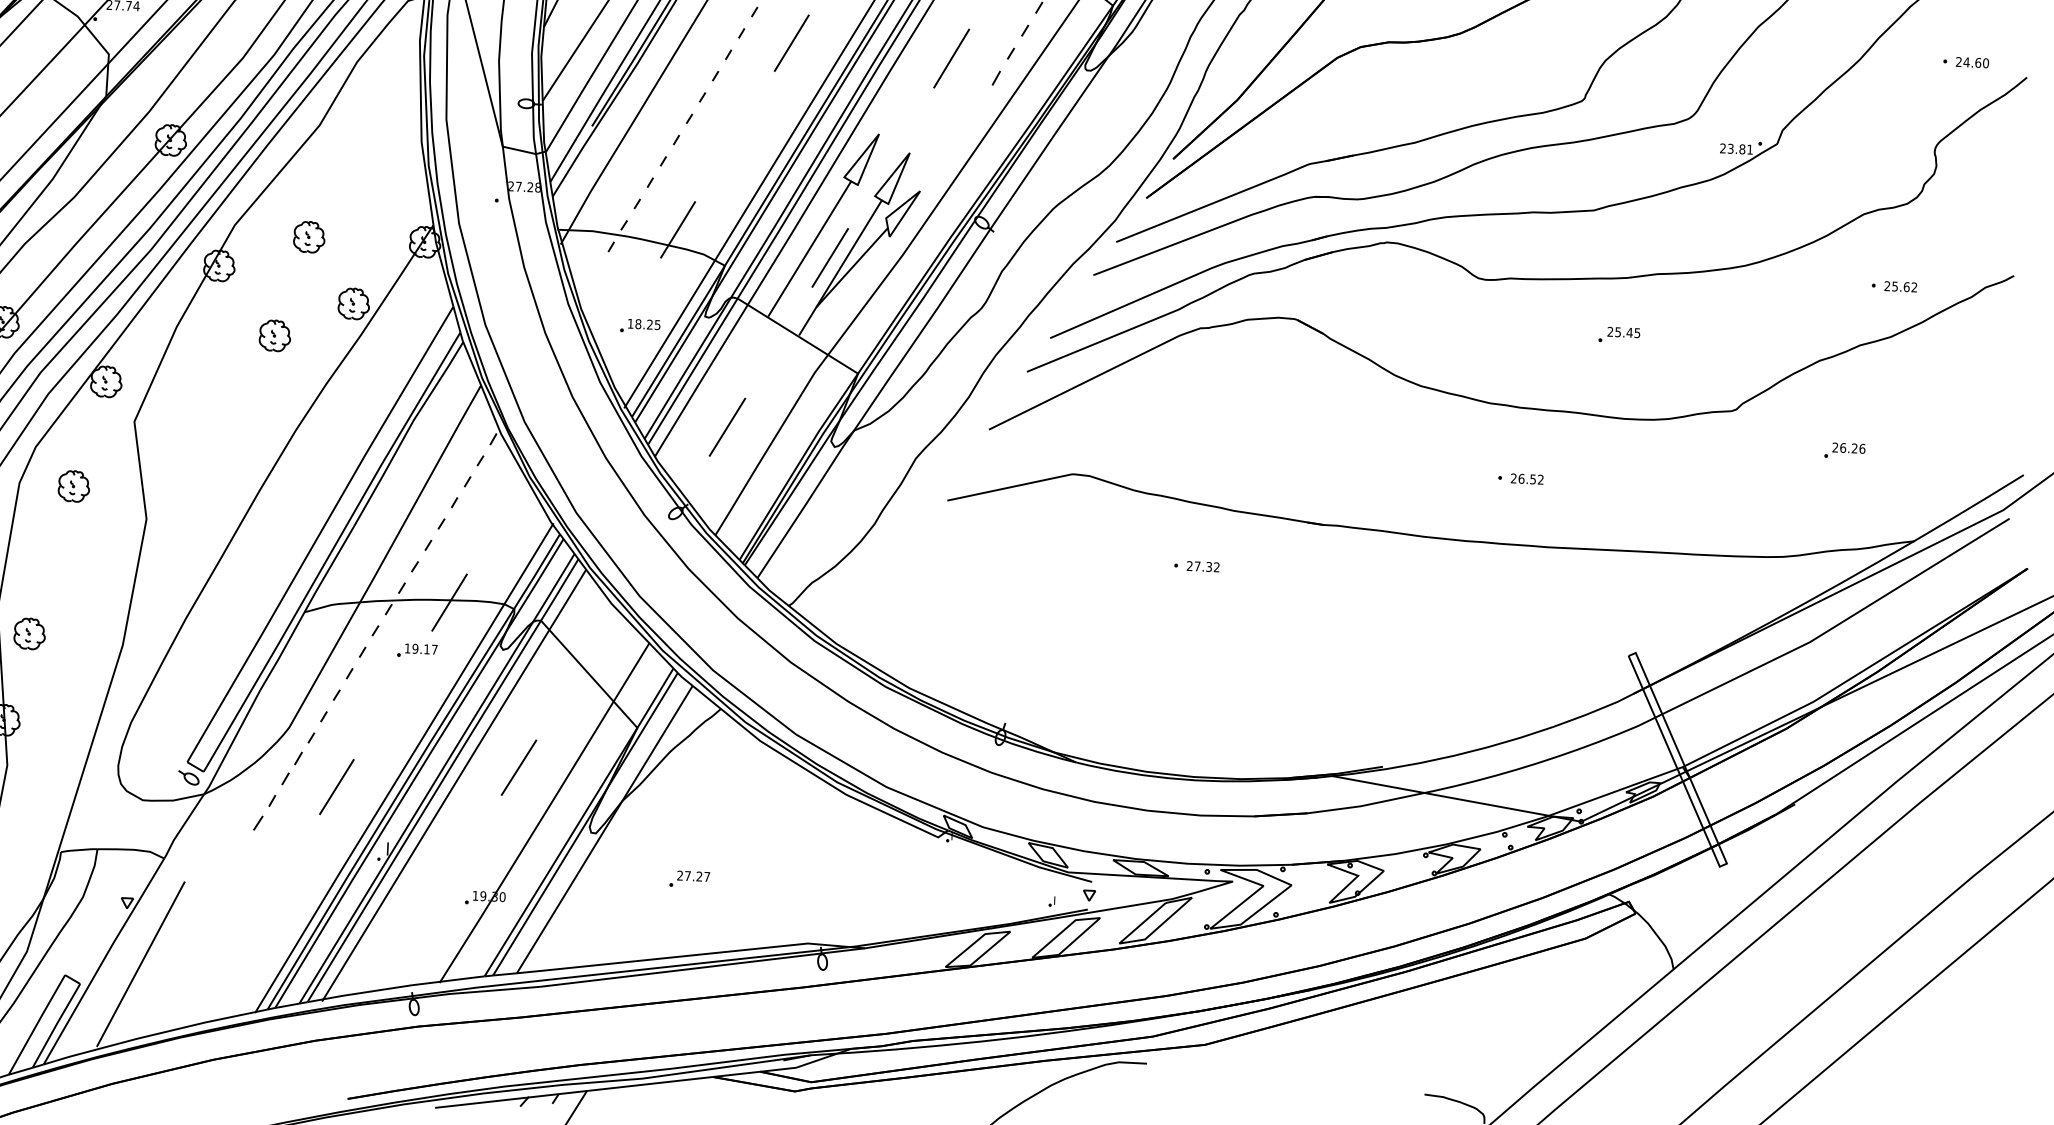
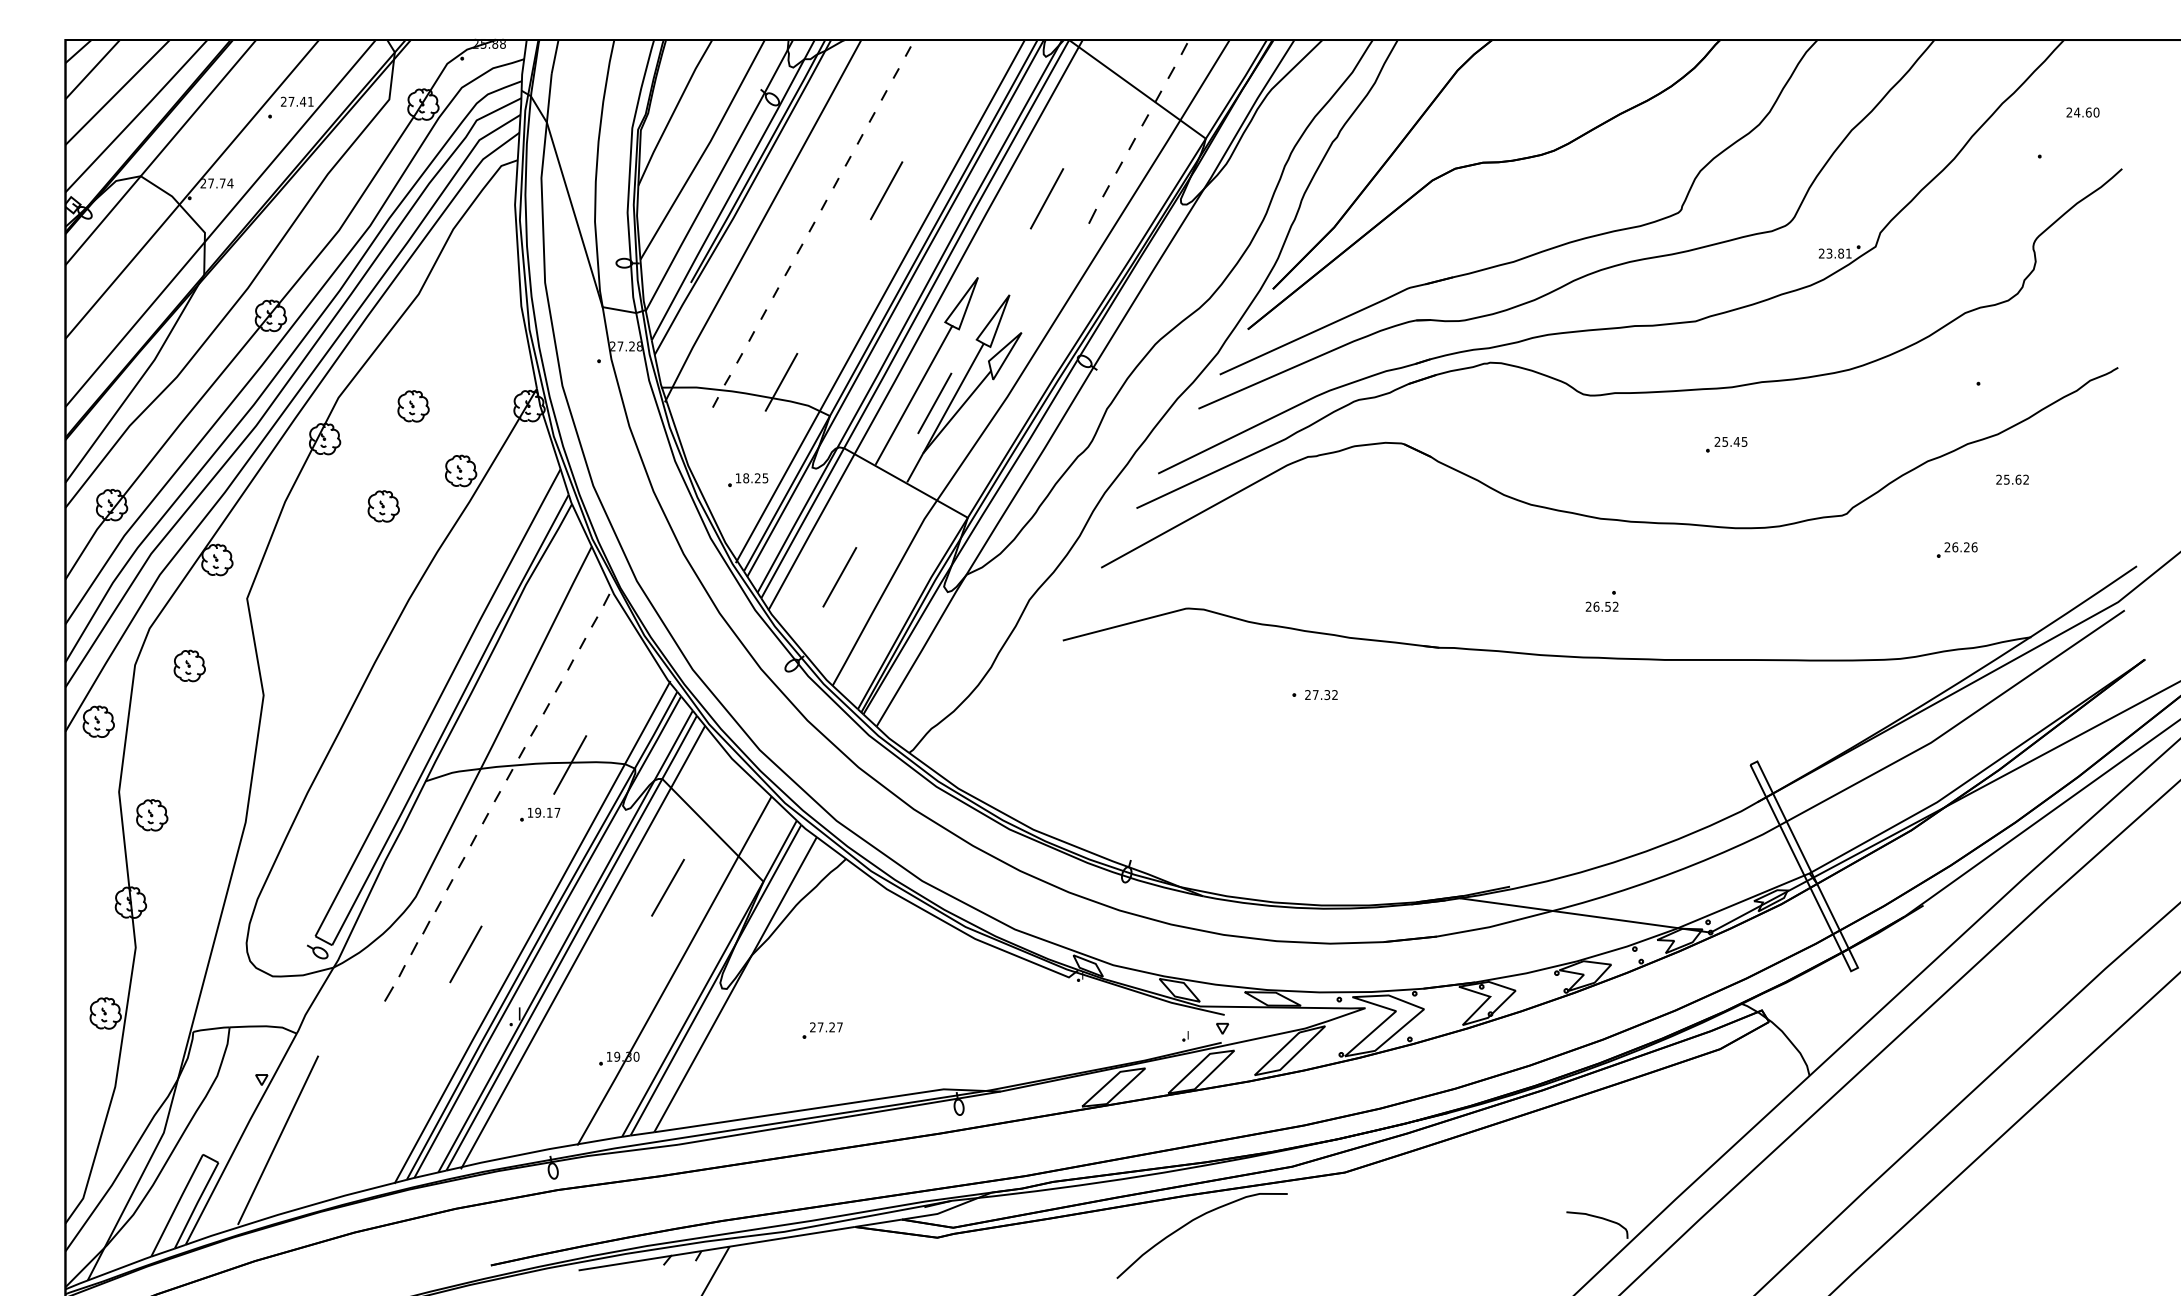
text: (1971, 62) -> (2082, 112), moved
text: (1900, 286) -> (2012, 479), moved
text: (1526, 478) -> (1601, 606), moved
line: (518, 767) -> (667, 887), moved

